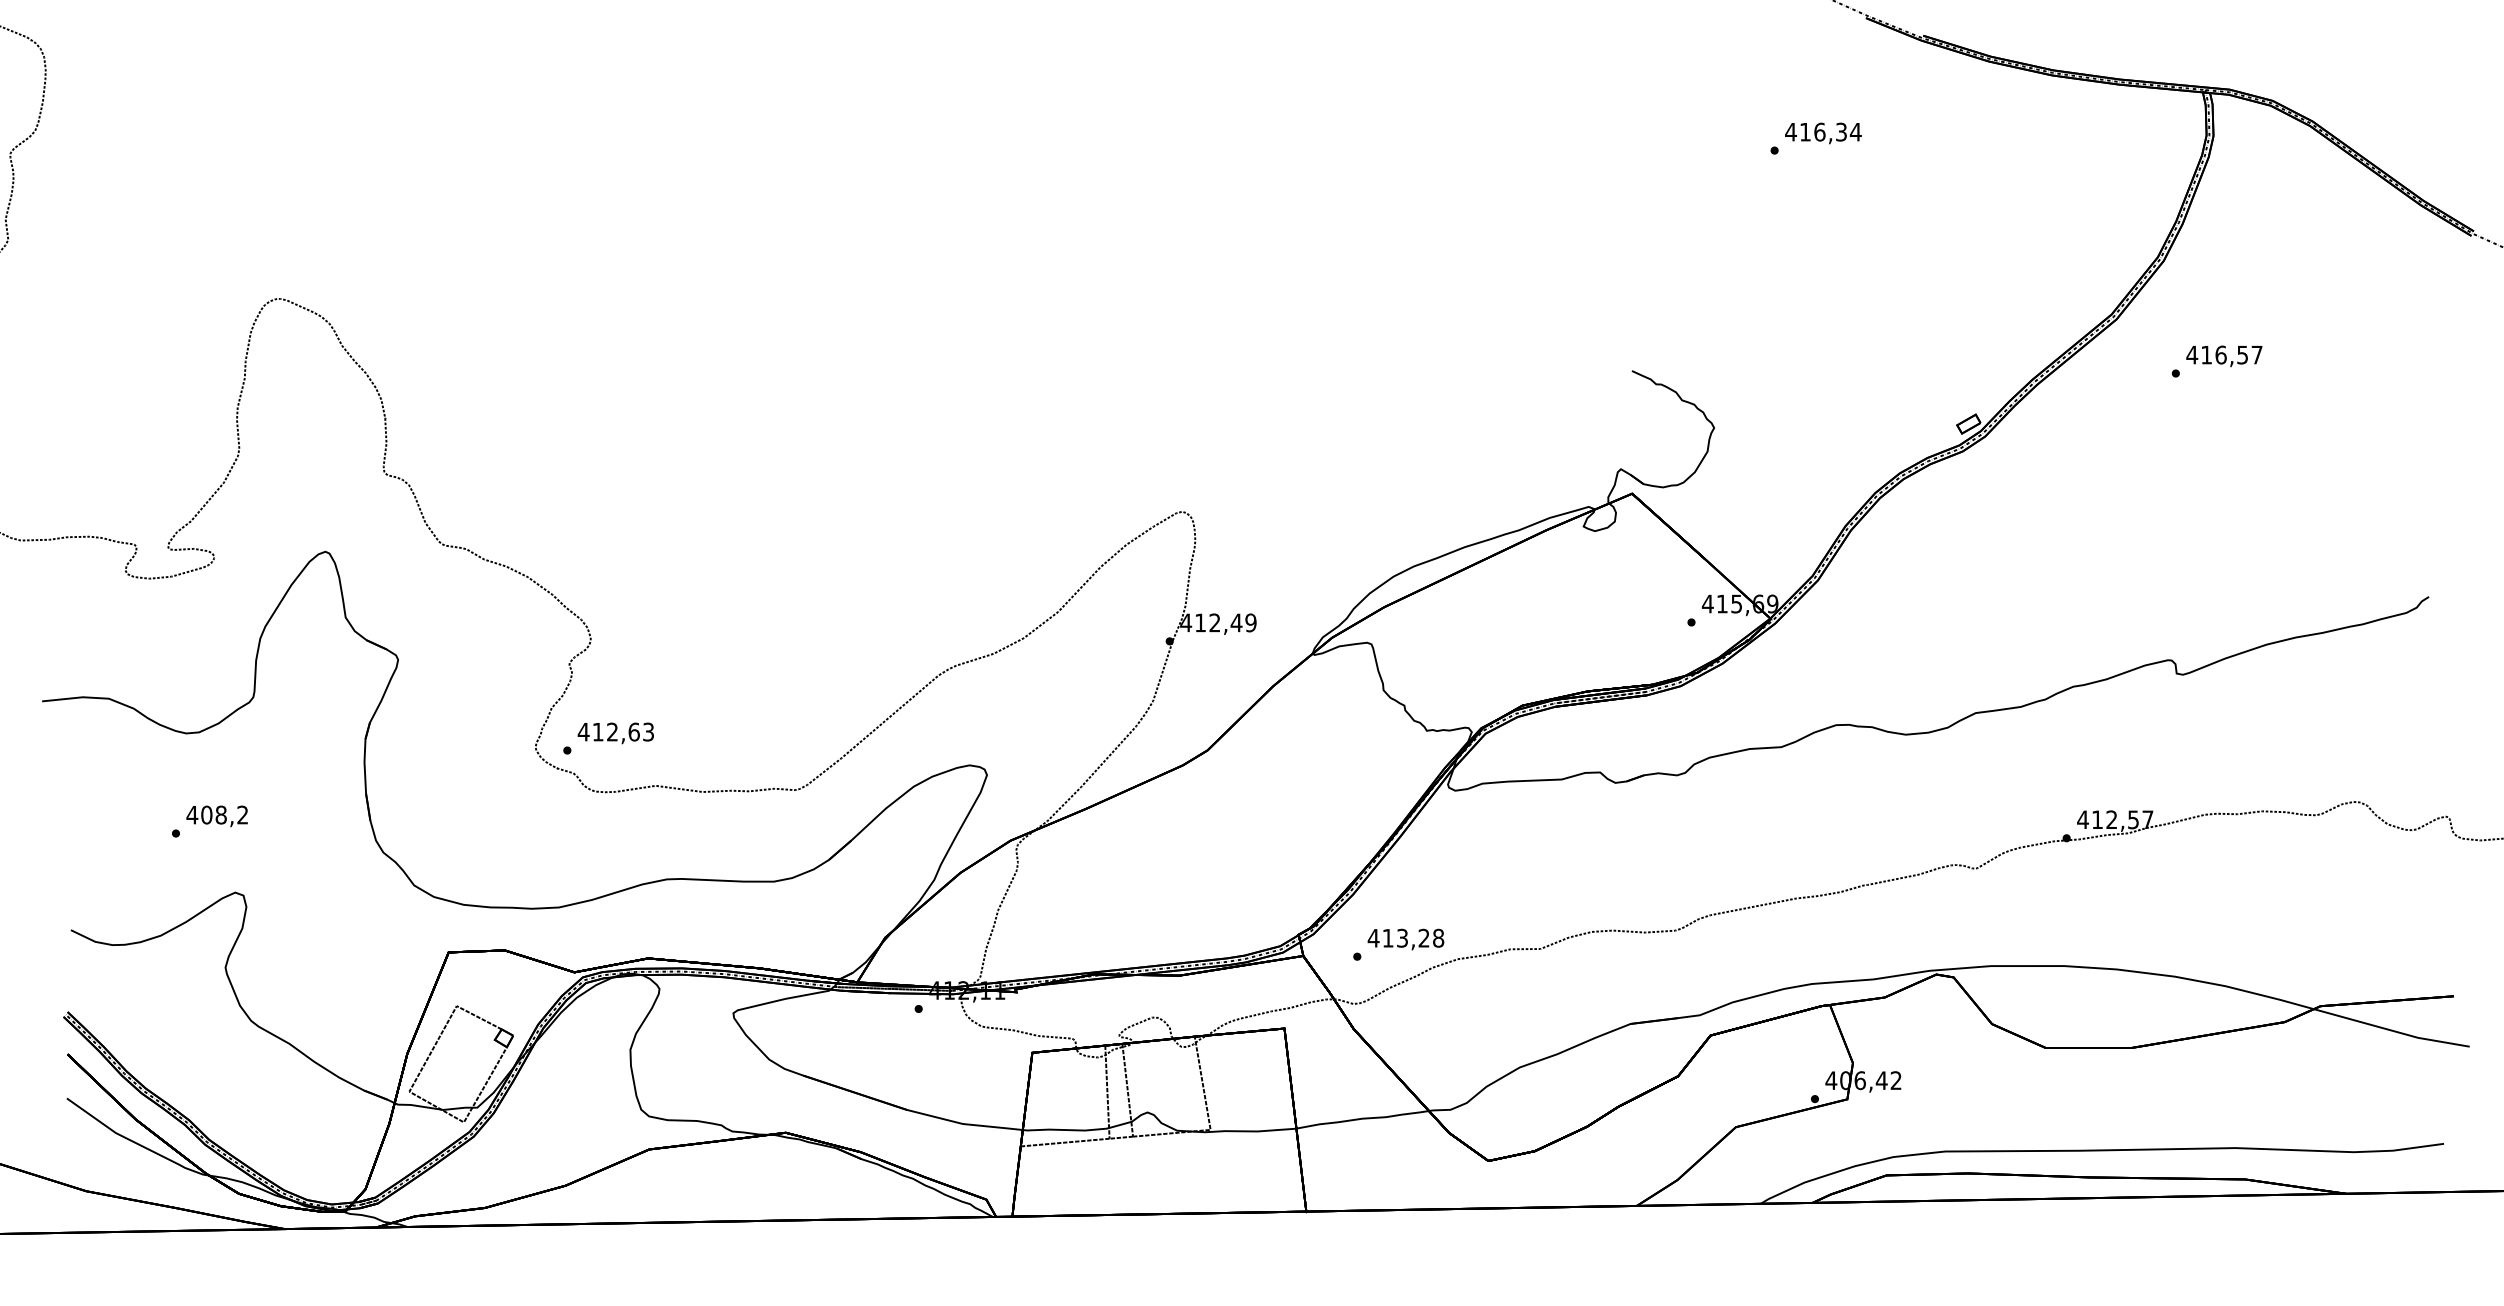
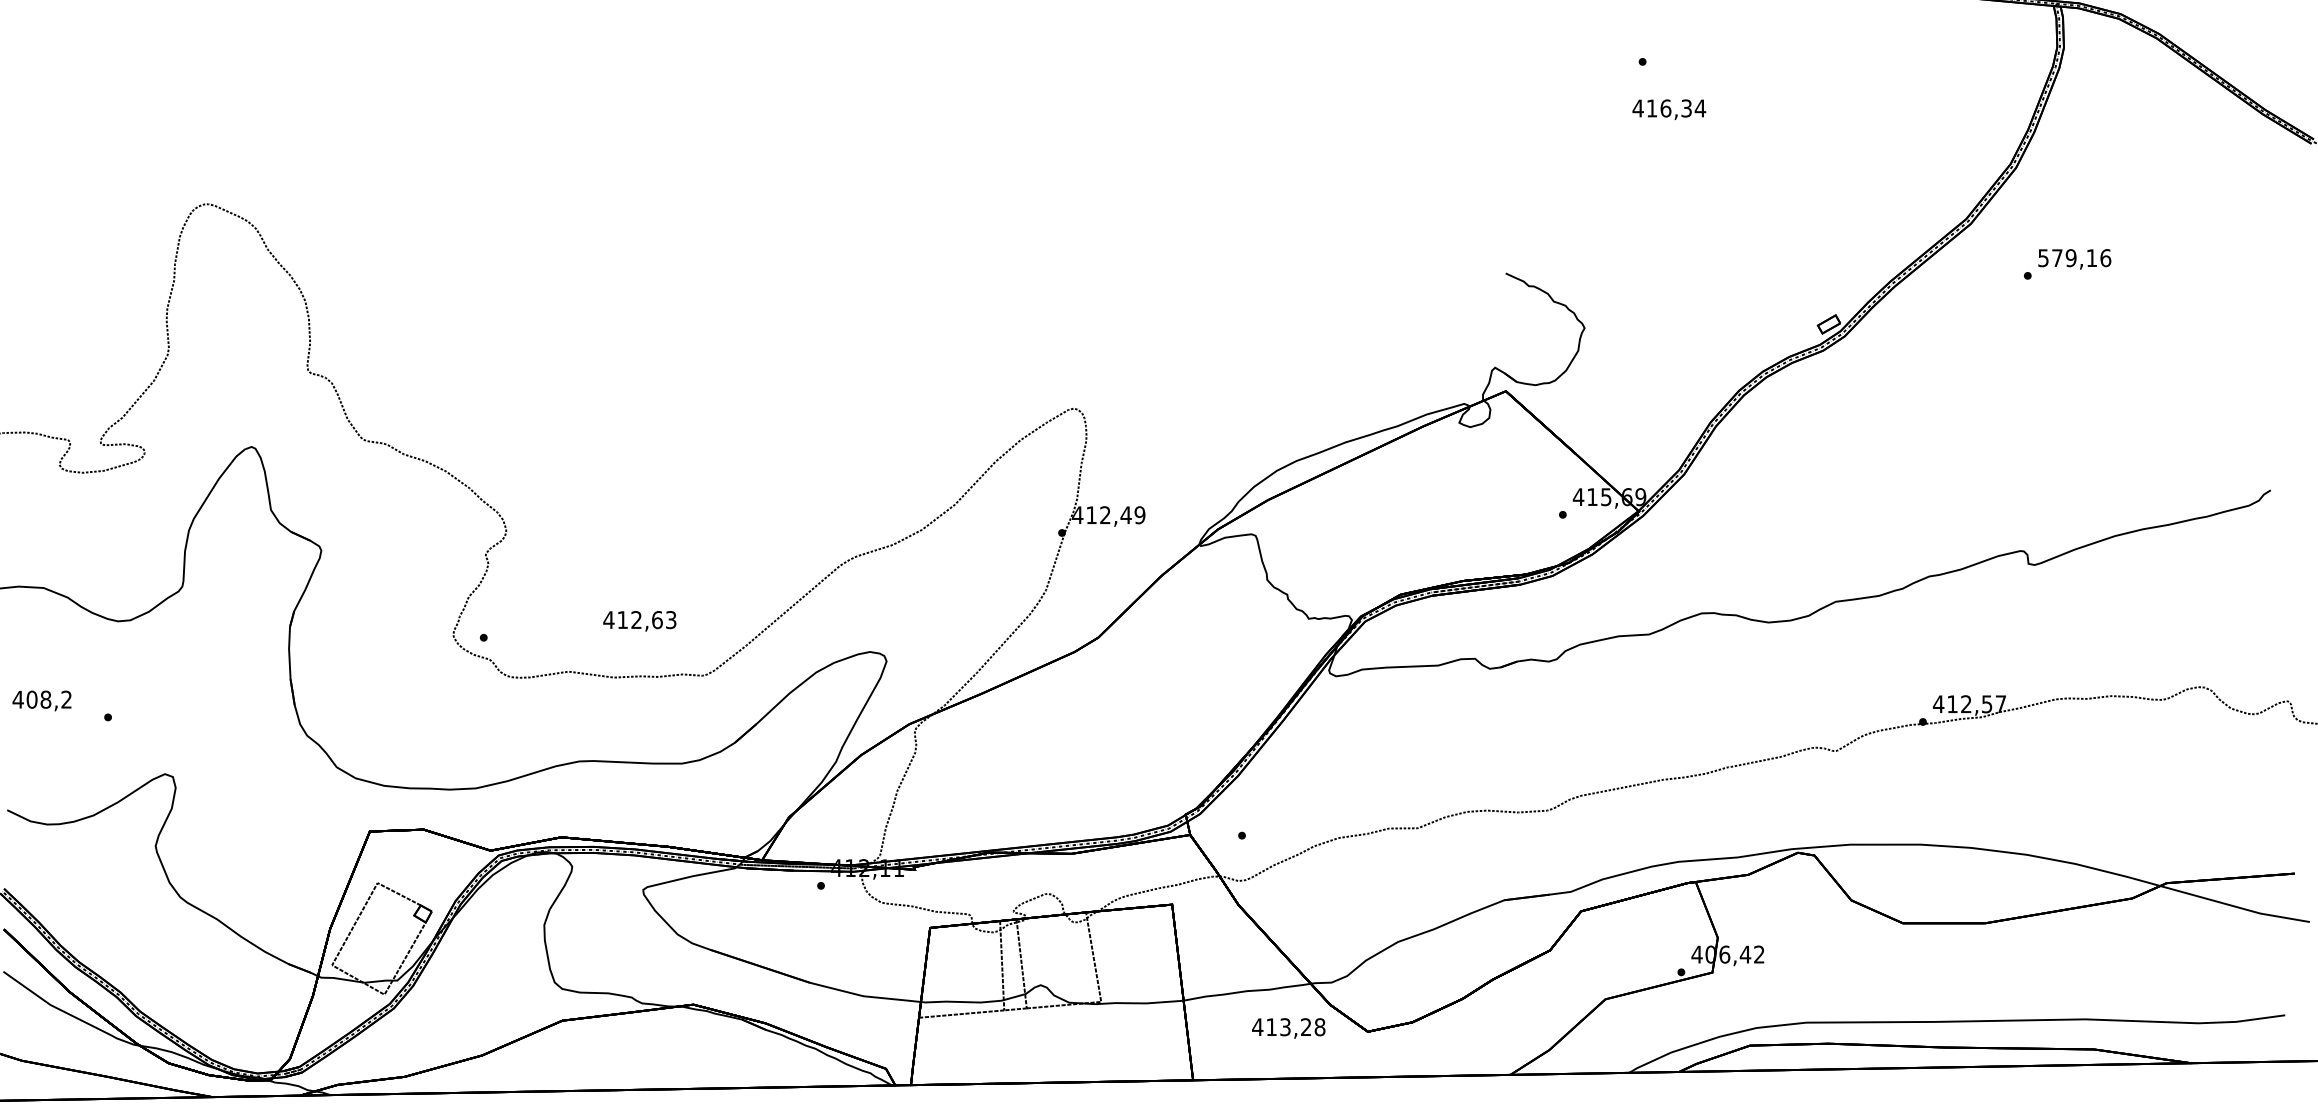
text: (1823, 133) -> (1669, 109), moved
text: (2224, 354) -> (2074, 257), 416,57 -> 579,16
text: (615, 733) -> (639, 621), moved
text: (216, 816) -> (41, 701), moved
text: (1405, 939) -> (1288, 1028), moved

